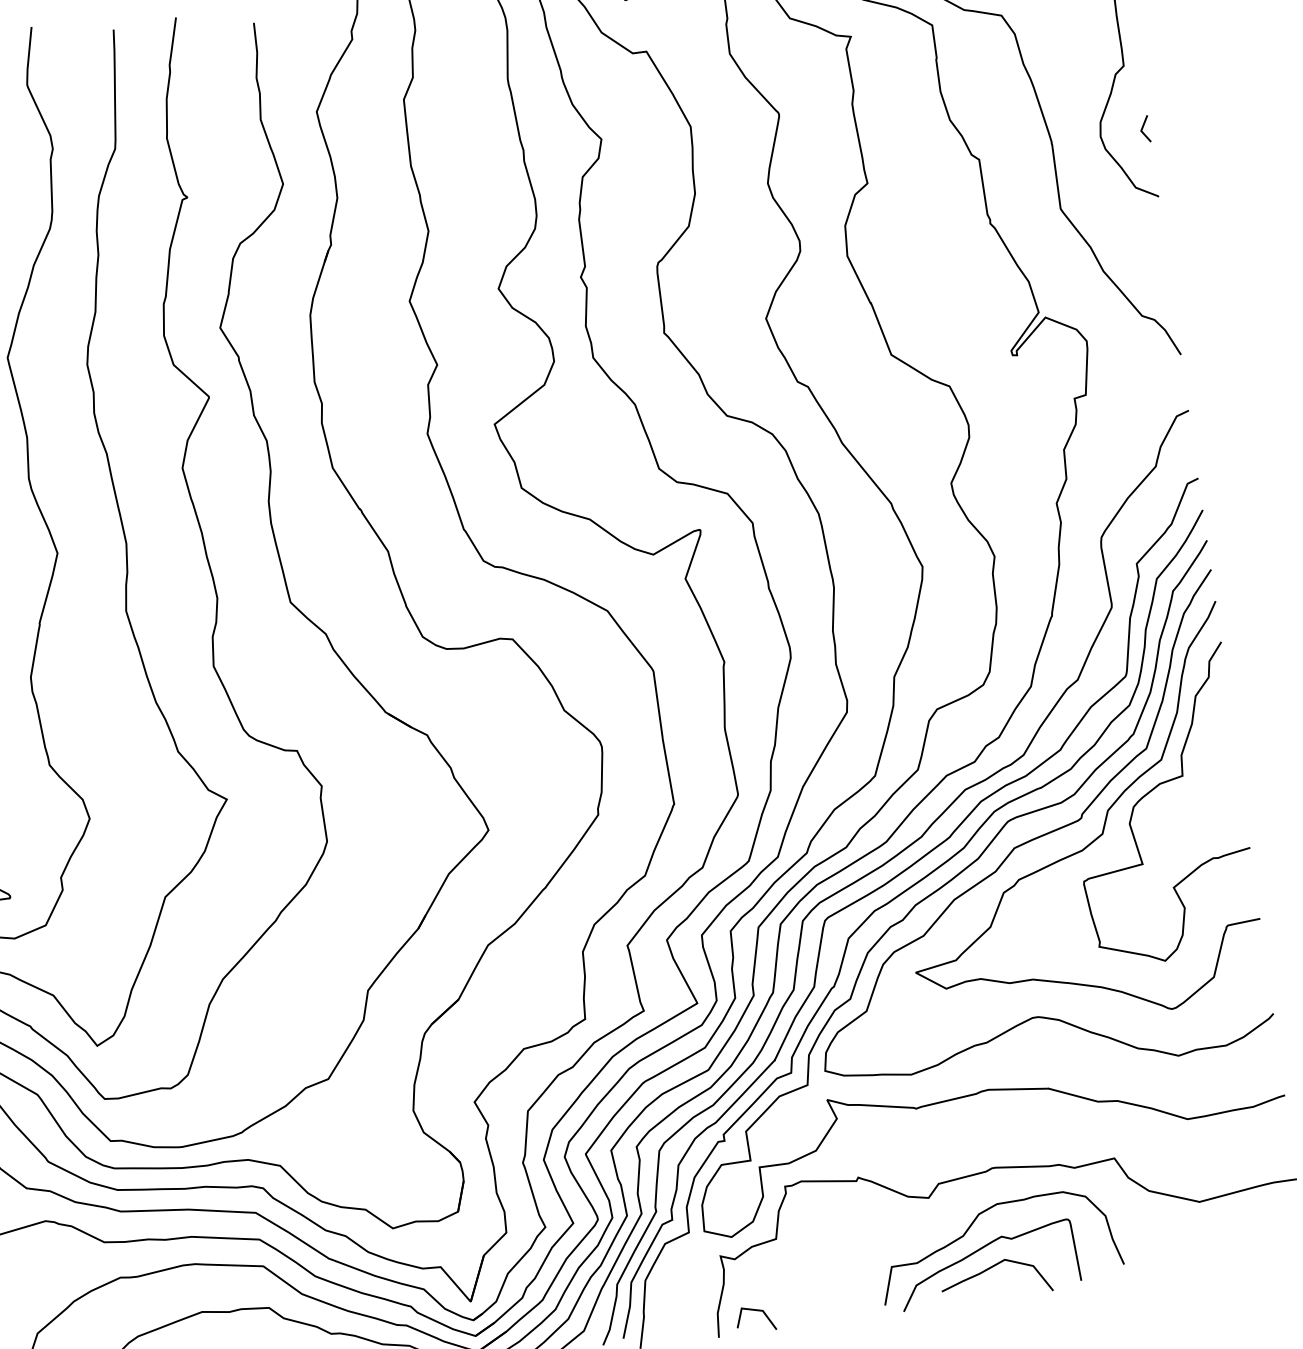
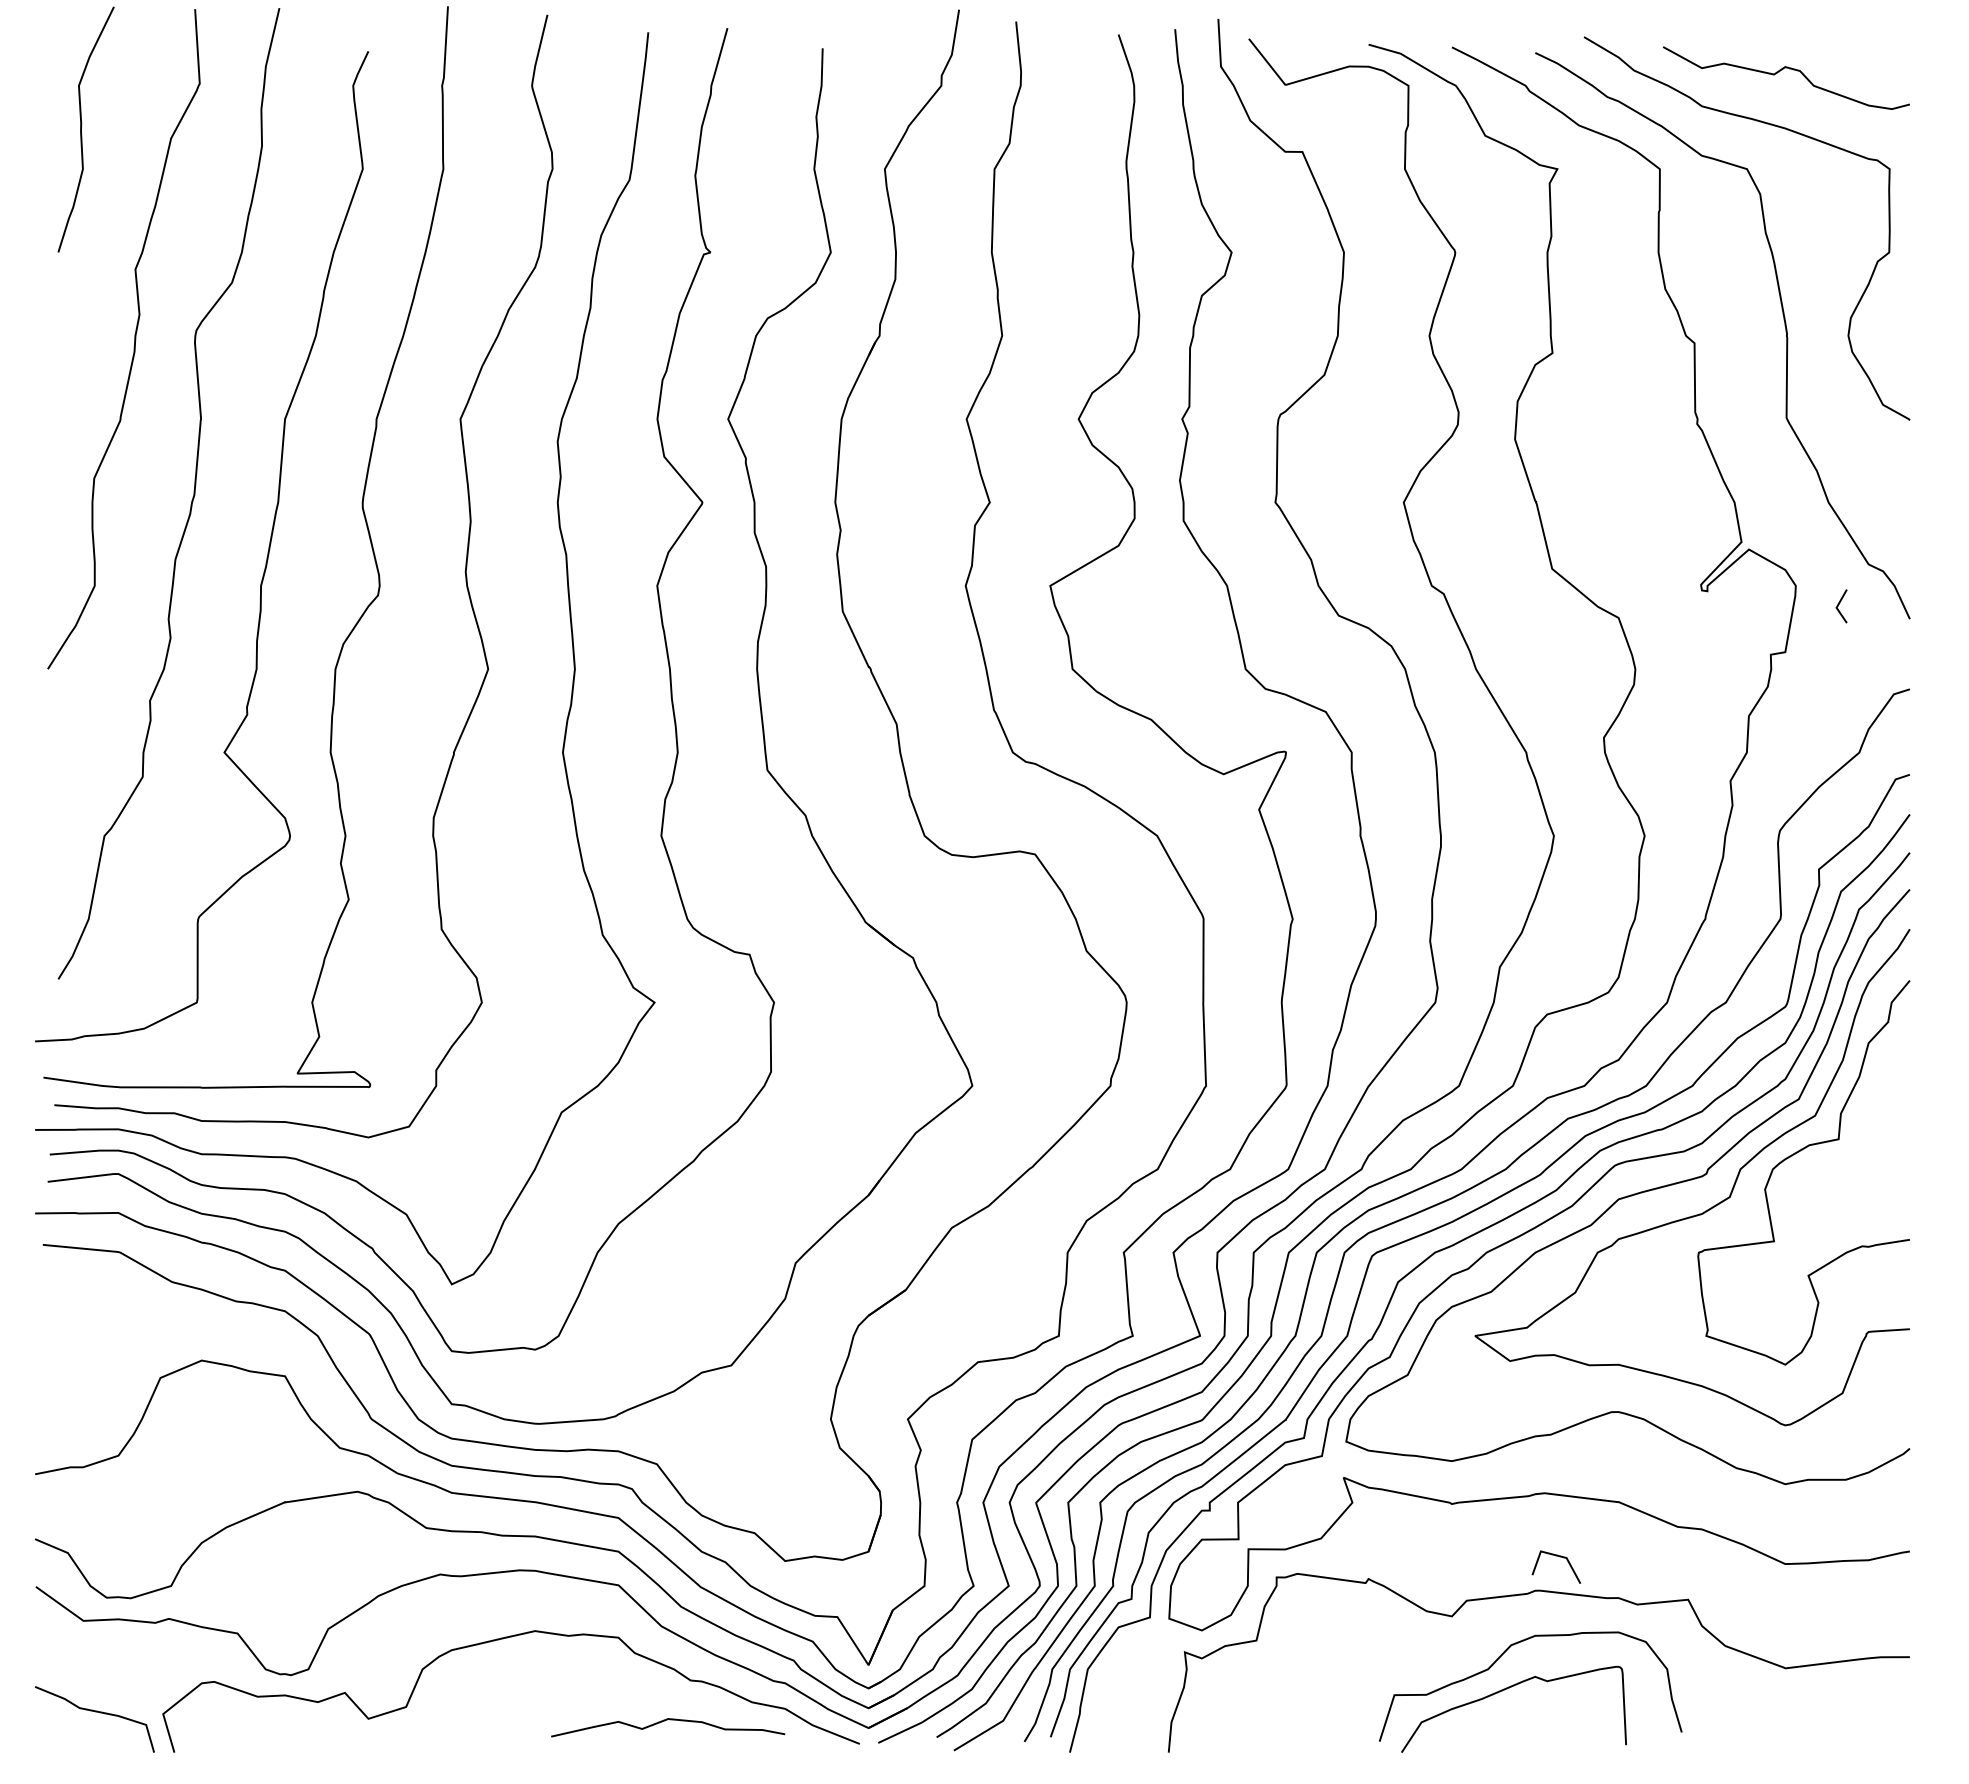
line: (1143, 128) -> (1839, 604), moved
curve: (990, 1268) -> (1516, 1714), removed
line: (757, 1311) -> (1559, 1557), moved

